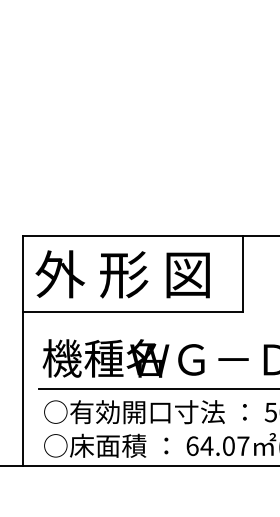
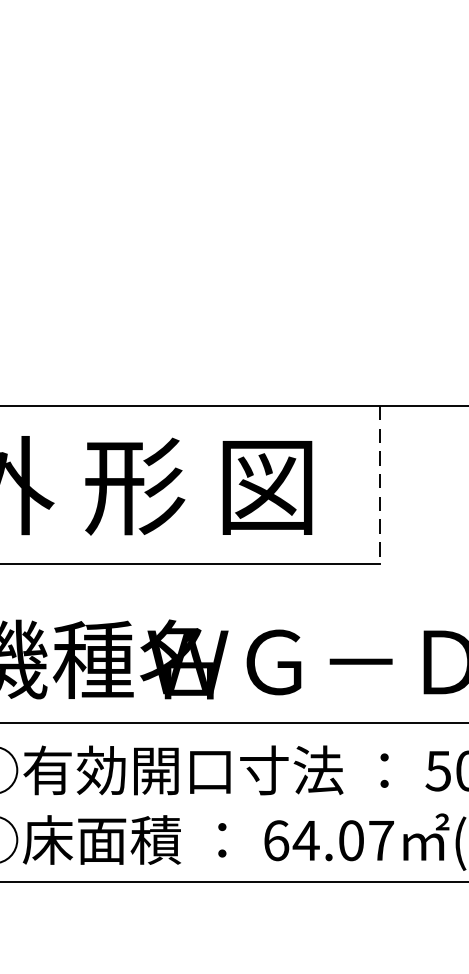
line: (242, 274) -> (379, 485), solid -> dashed

